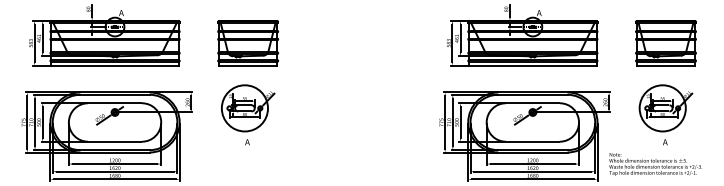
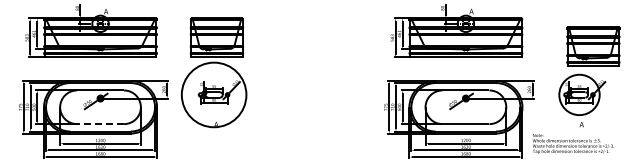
part: (666, 42) -> (593, 46), moved
circle: (244, 107) -> (213, 94), size x1.6
line: (115, 142) -> (100, 124), solid -> dashed

